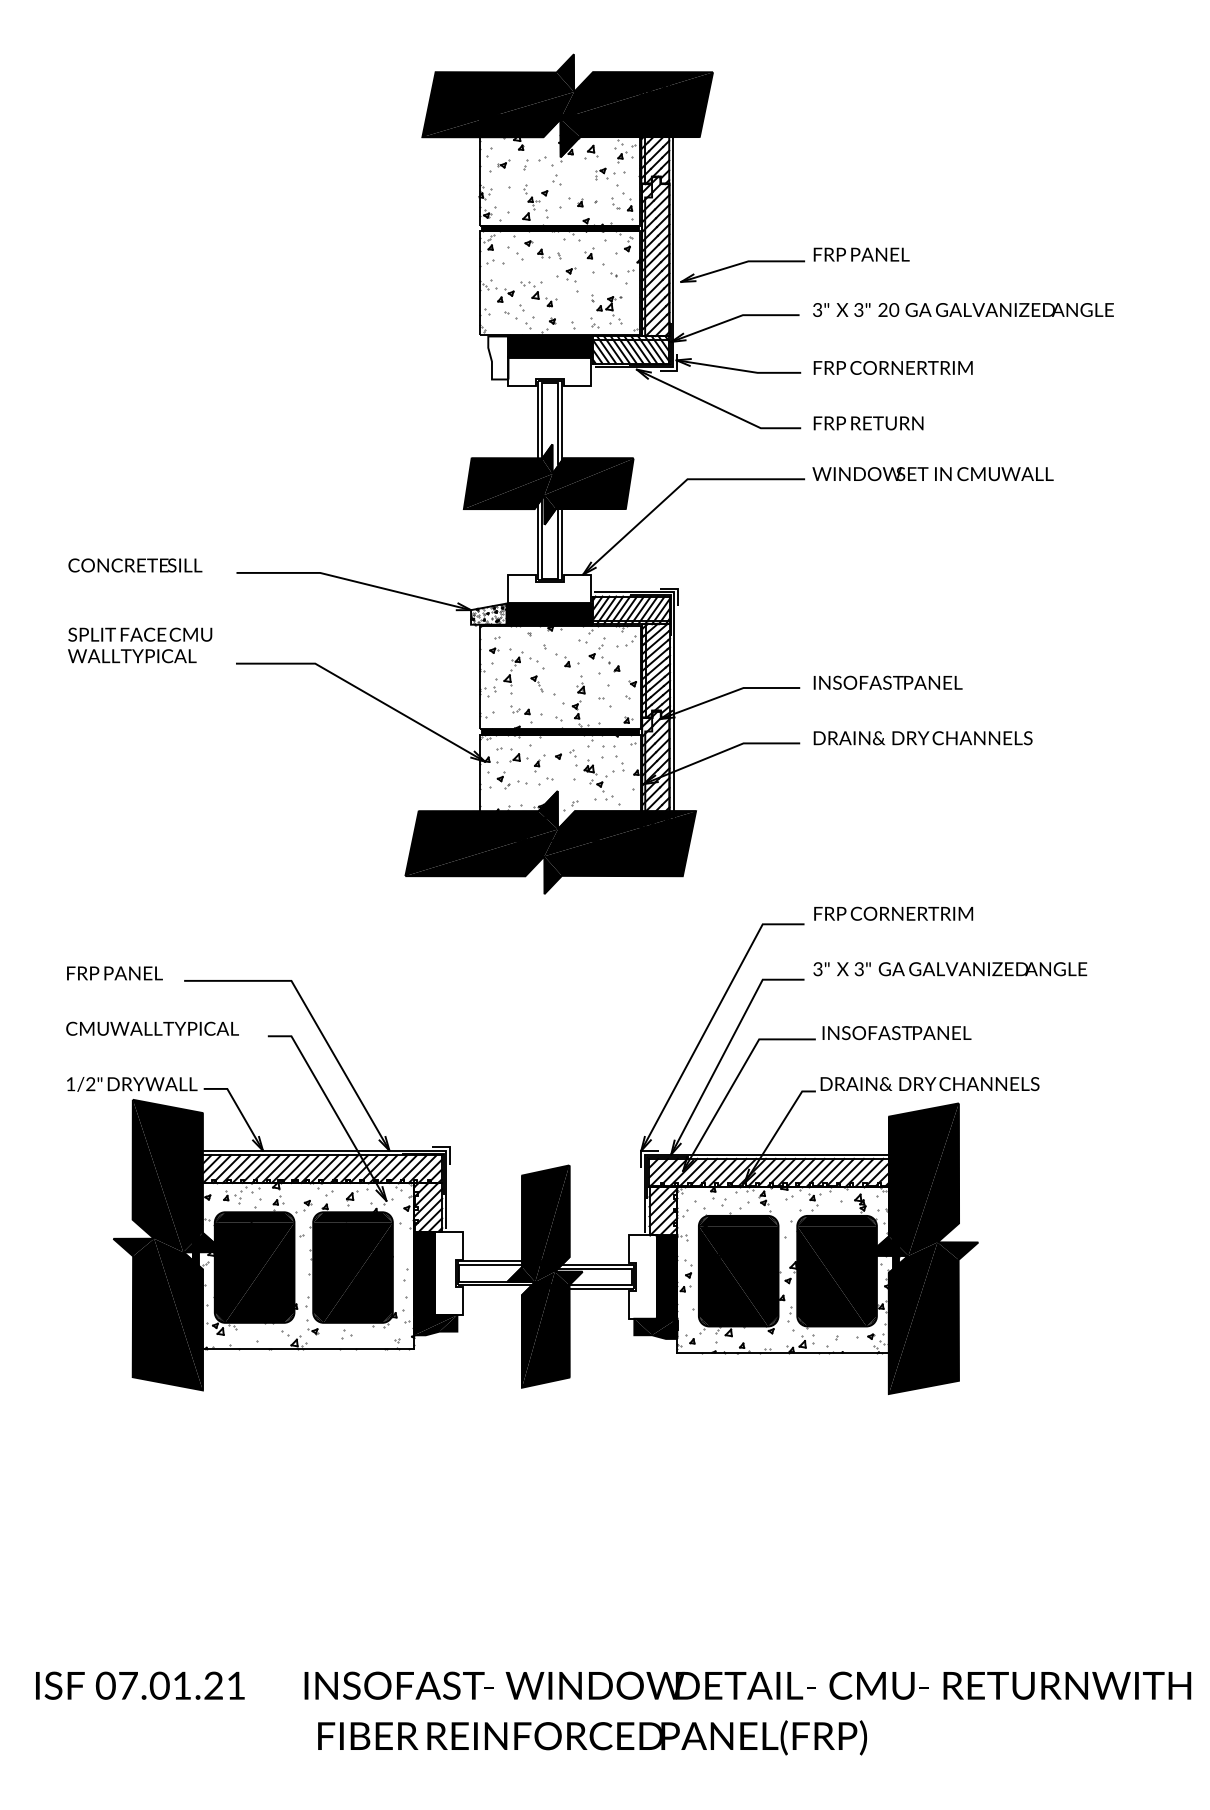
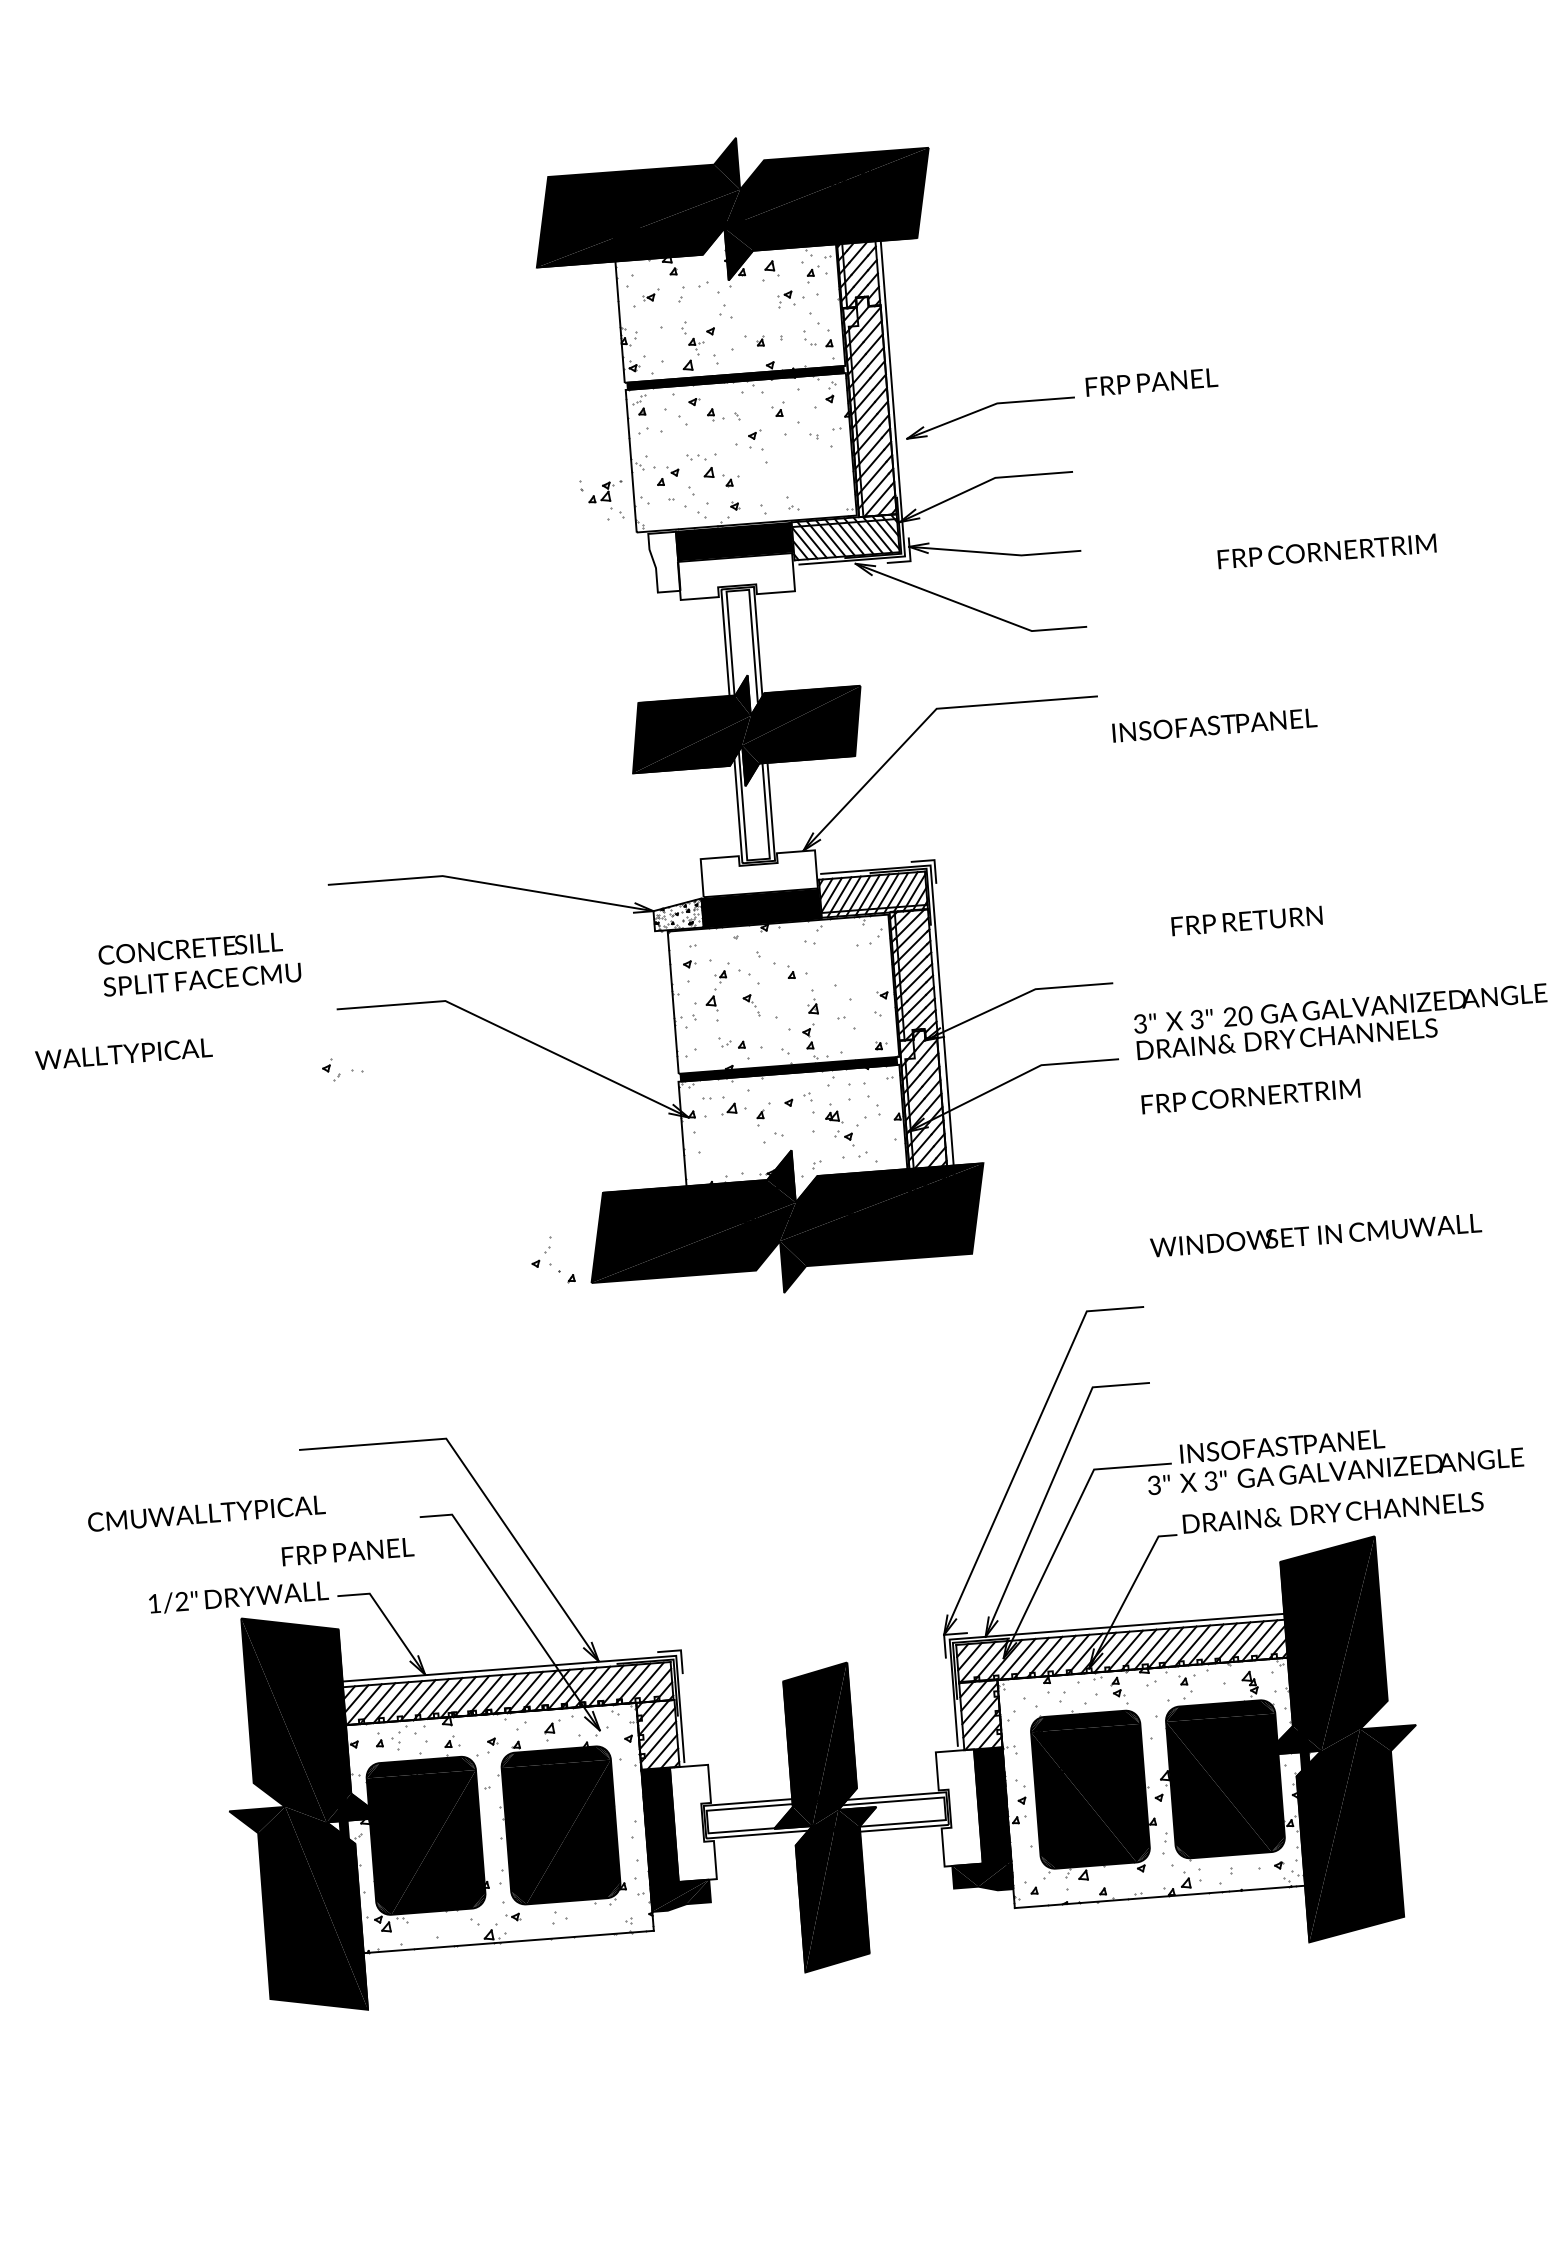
part: (606, 309) -> (601, 500), moved
text: (963, 309) -> (1340, 1007), moved
text: (892, 367) -> (1326, 550), moved
text: (868, 423) -> (1246, 921), moved
text: (932, 474) -> (1315, 1236), moved
text: (135, 565) -> (190, 948), moved
part: (604, 654) -> (552, 1260), moved
text: (132, 656) -> (124, 1054), moved
text: (887, 682) -> (1213, 725), moved
part: (511, 780) -> (342, 1069), moved
text: (893, 913) -> (1250, 1096), moved
text: (950, 969) -> (1336, 1471), moved
text: (114, 973) -> (347, 1552), moved
text: (152, 1028) -> (206, 1513), moved

